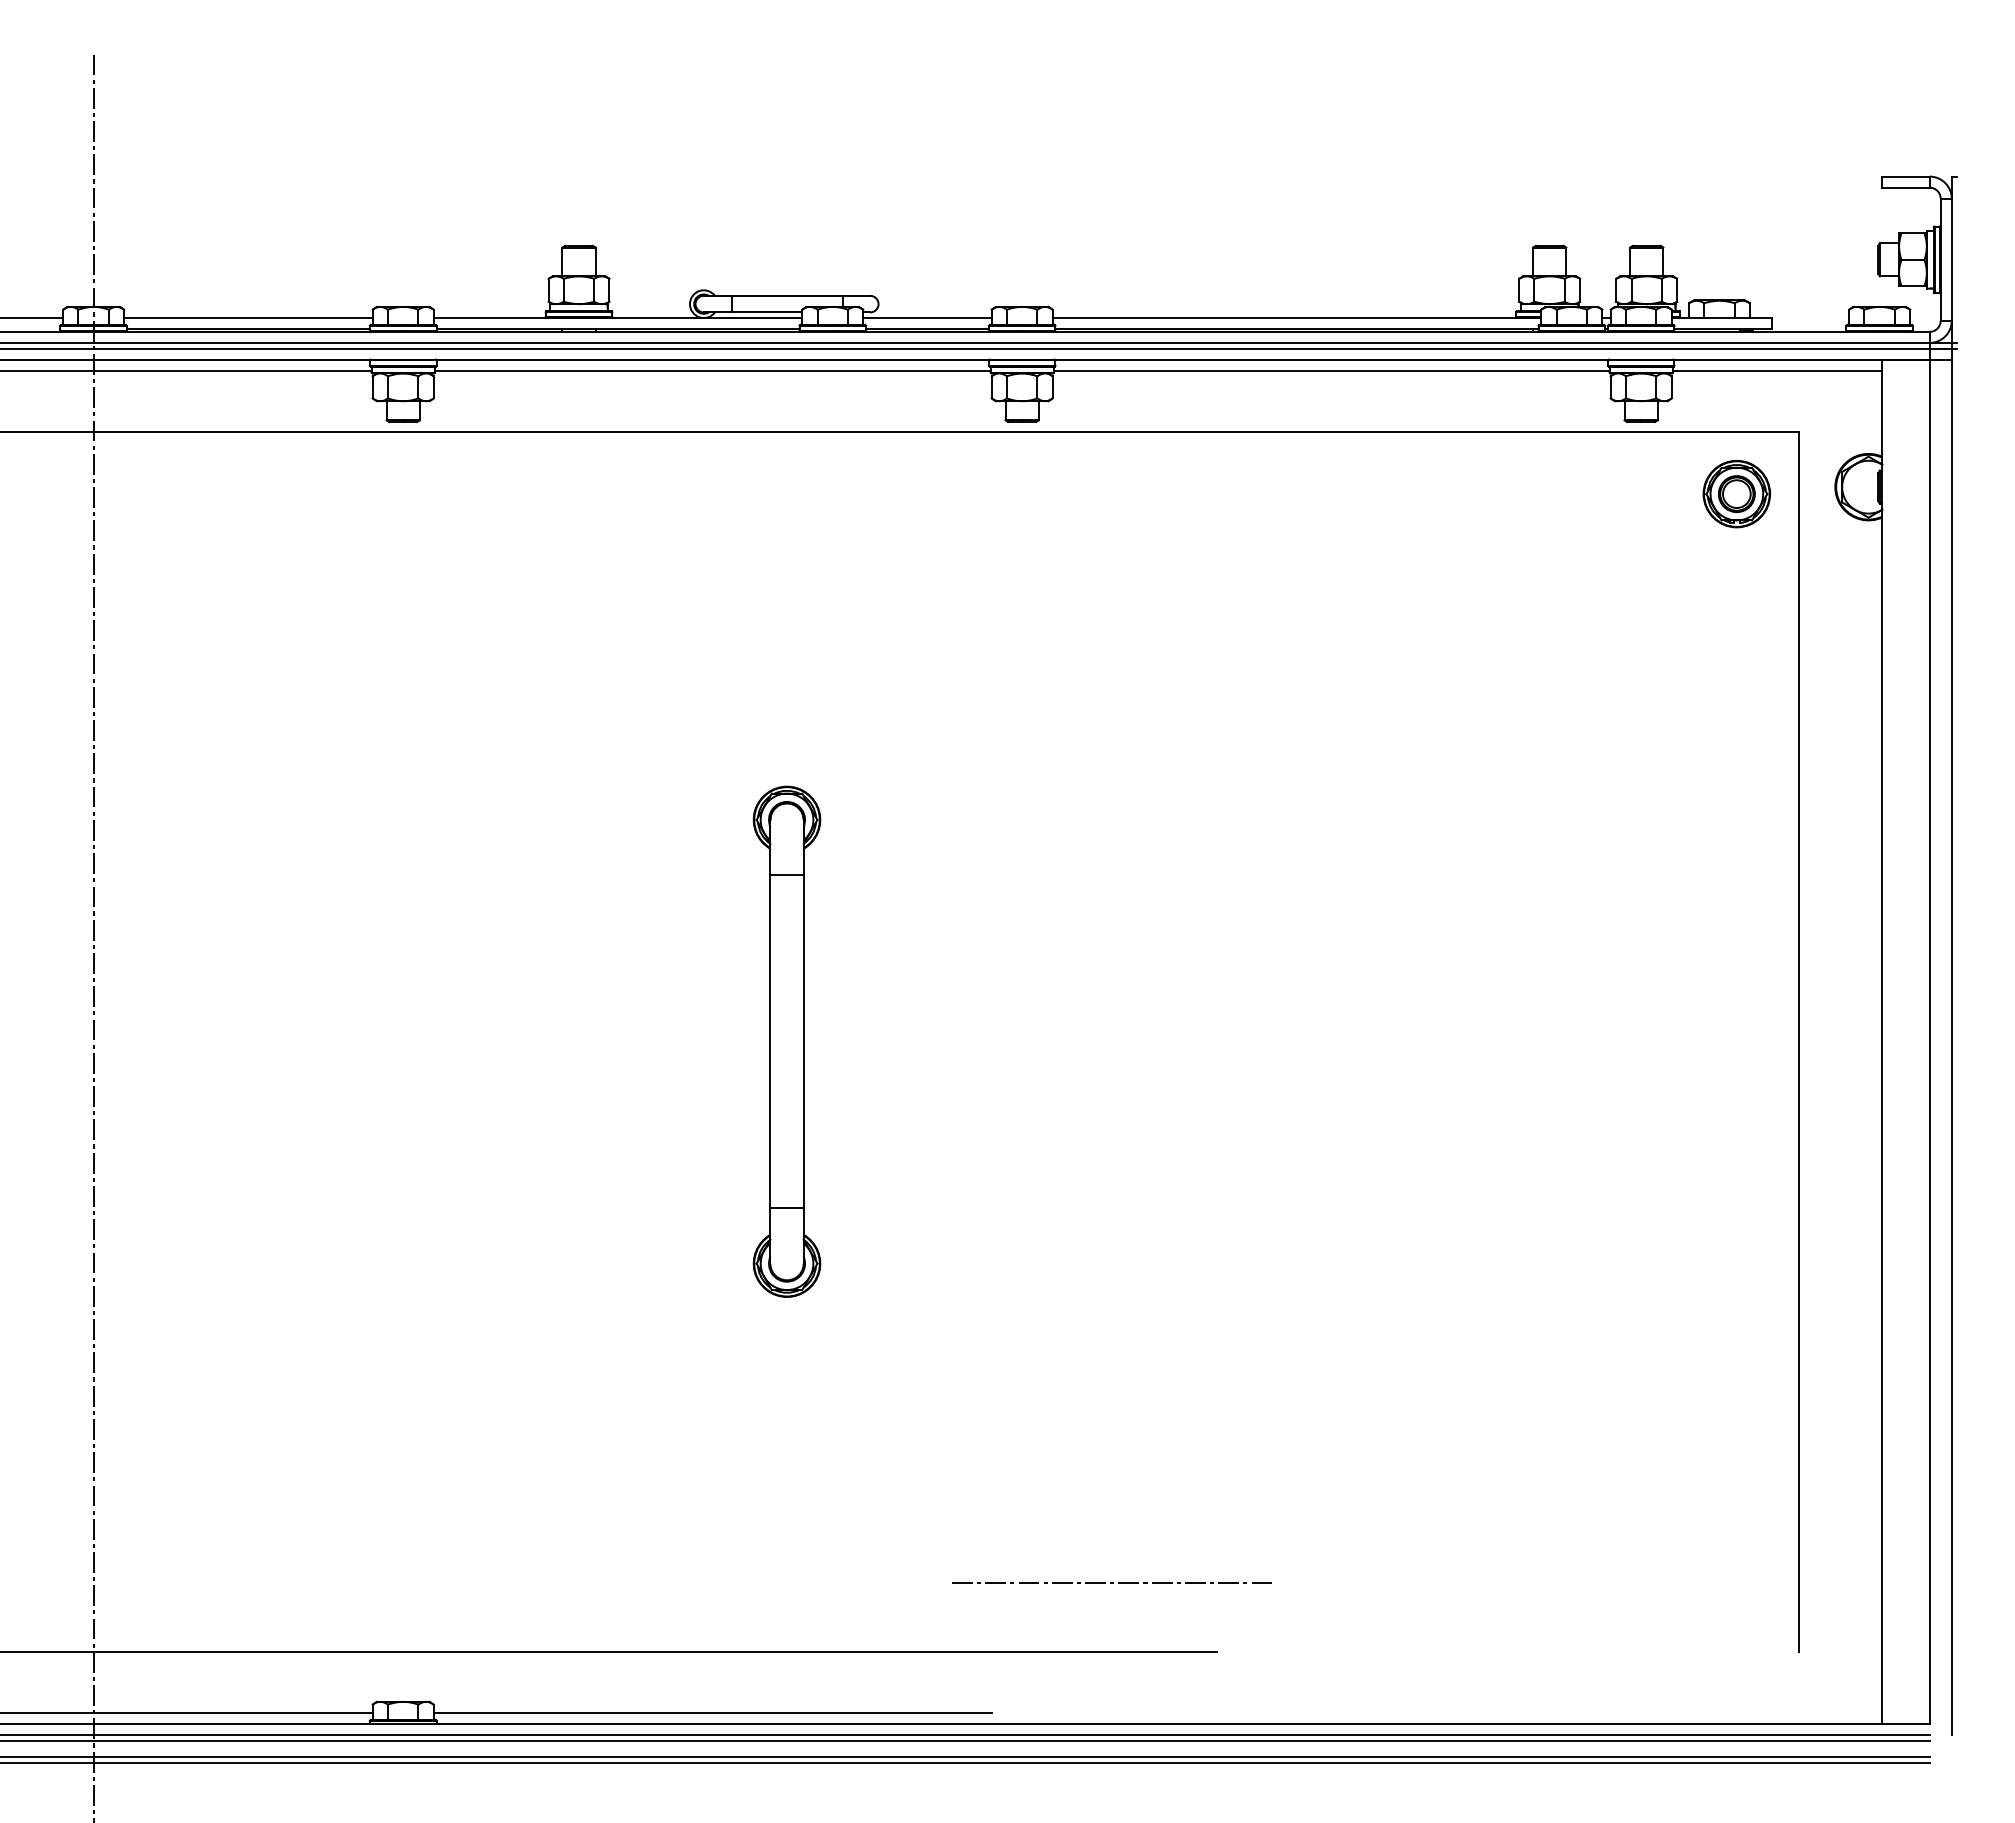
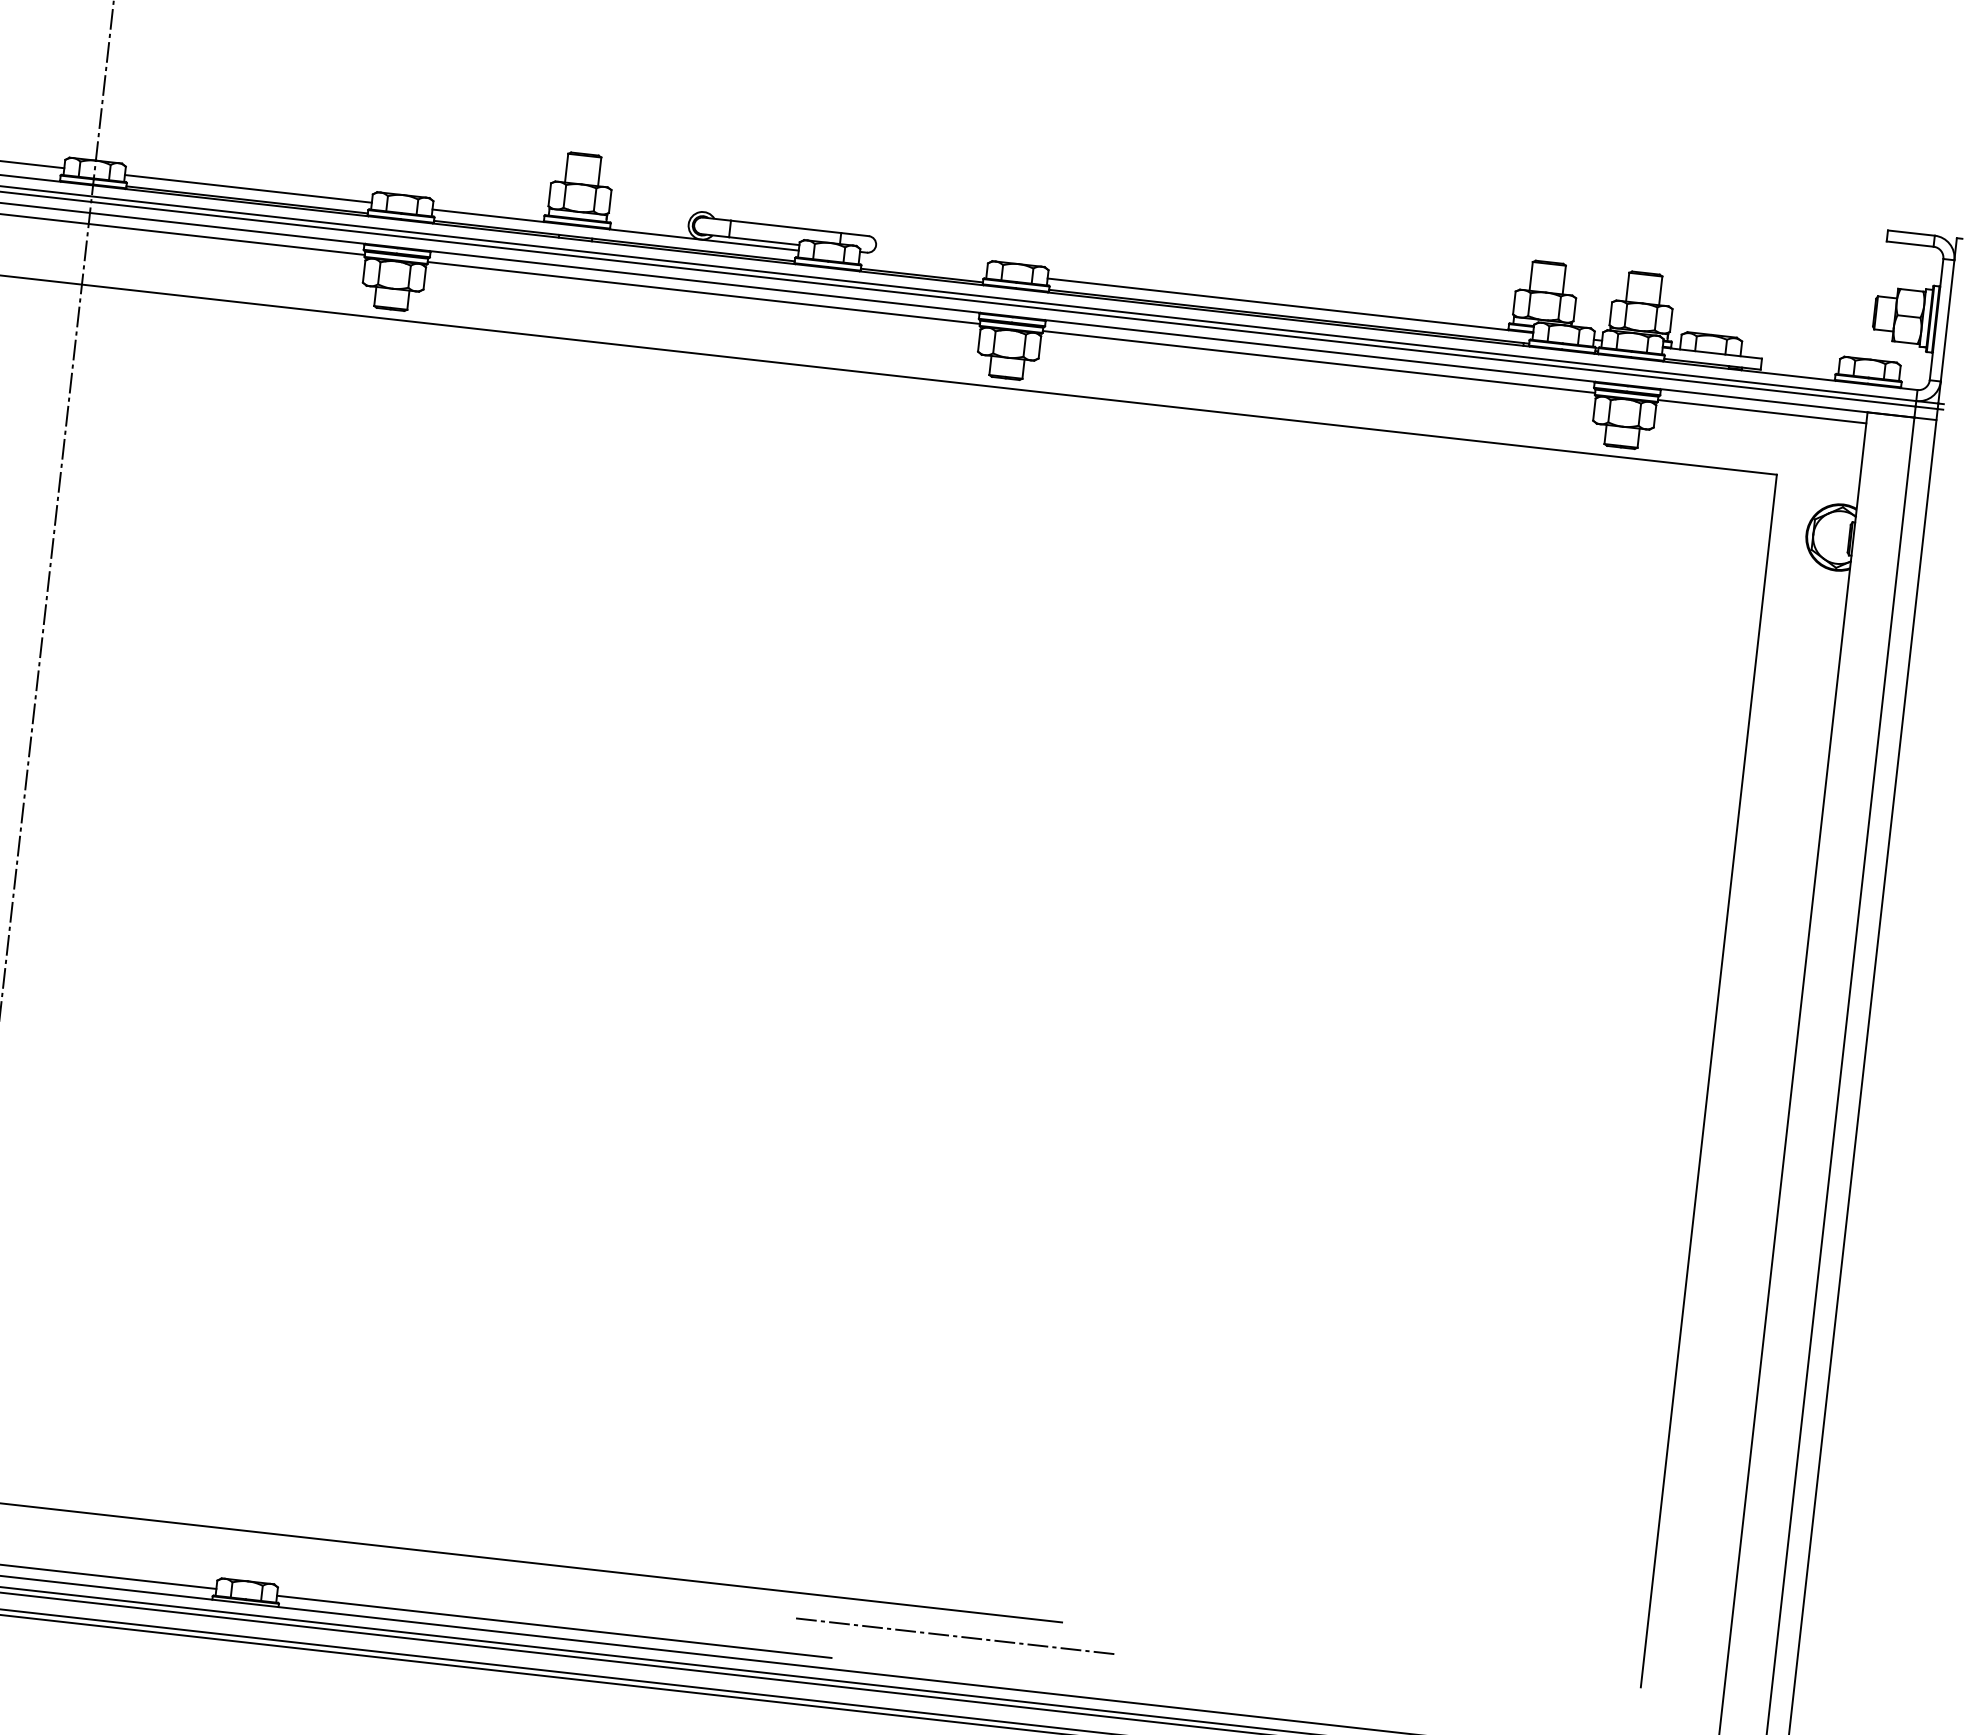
line: (927, 318) -> (923, 265), removed
part: (1736, 494) -> (1707, 530), removed
part: (786, 1041) -> (702, 967), removed
line: (1111, 1582) -> (954, 1636), moved

